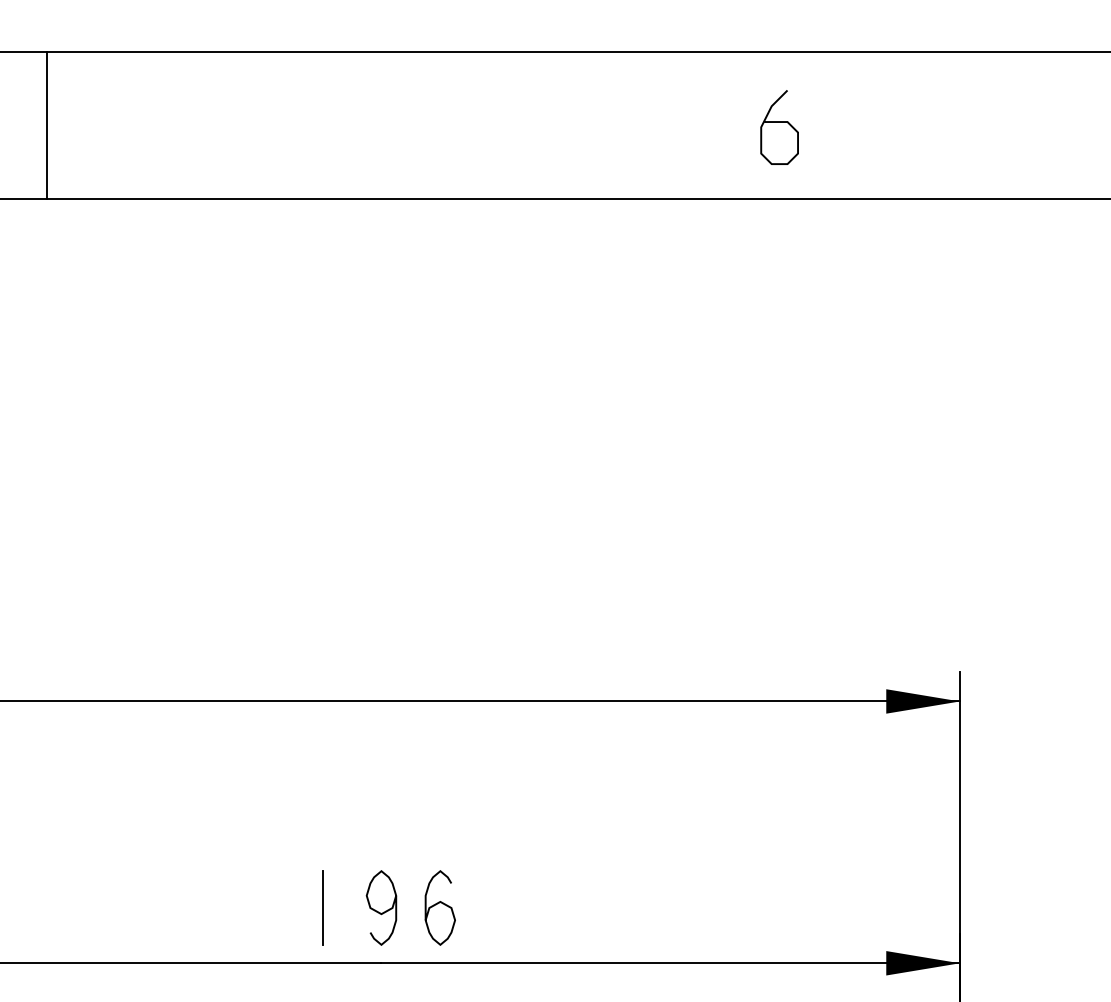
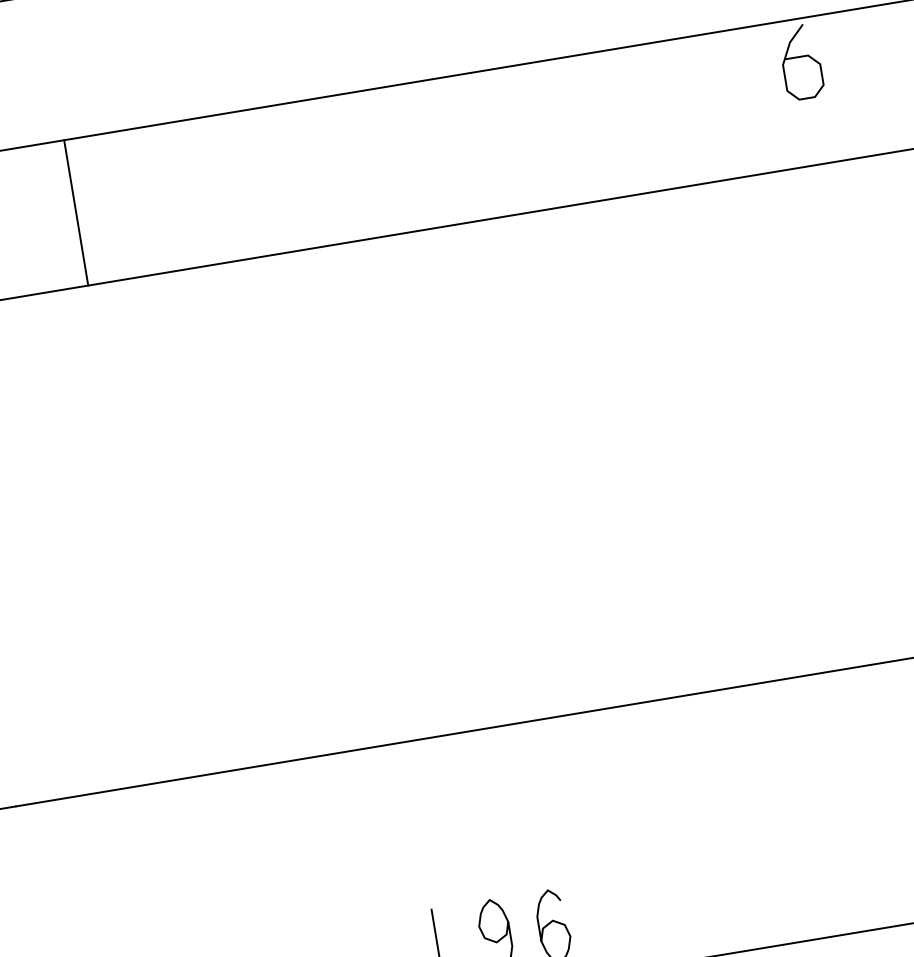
curve: (779, 122) -> (800, 57), moved
line: (46, 125) -> (75, 212), moved

